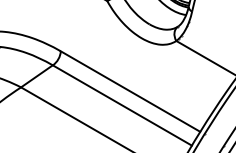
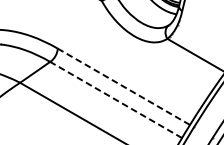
line: (130, 91) -> (123, 86), solid -> dashed
line: (121, 105) -> (115, 99), solid -> dashed

